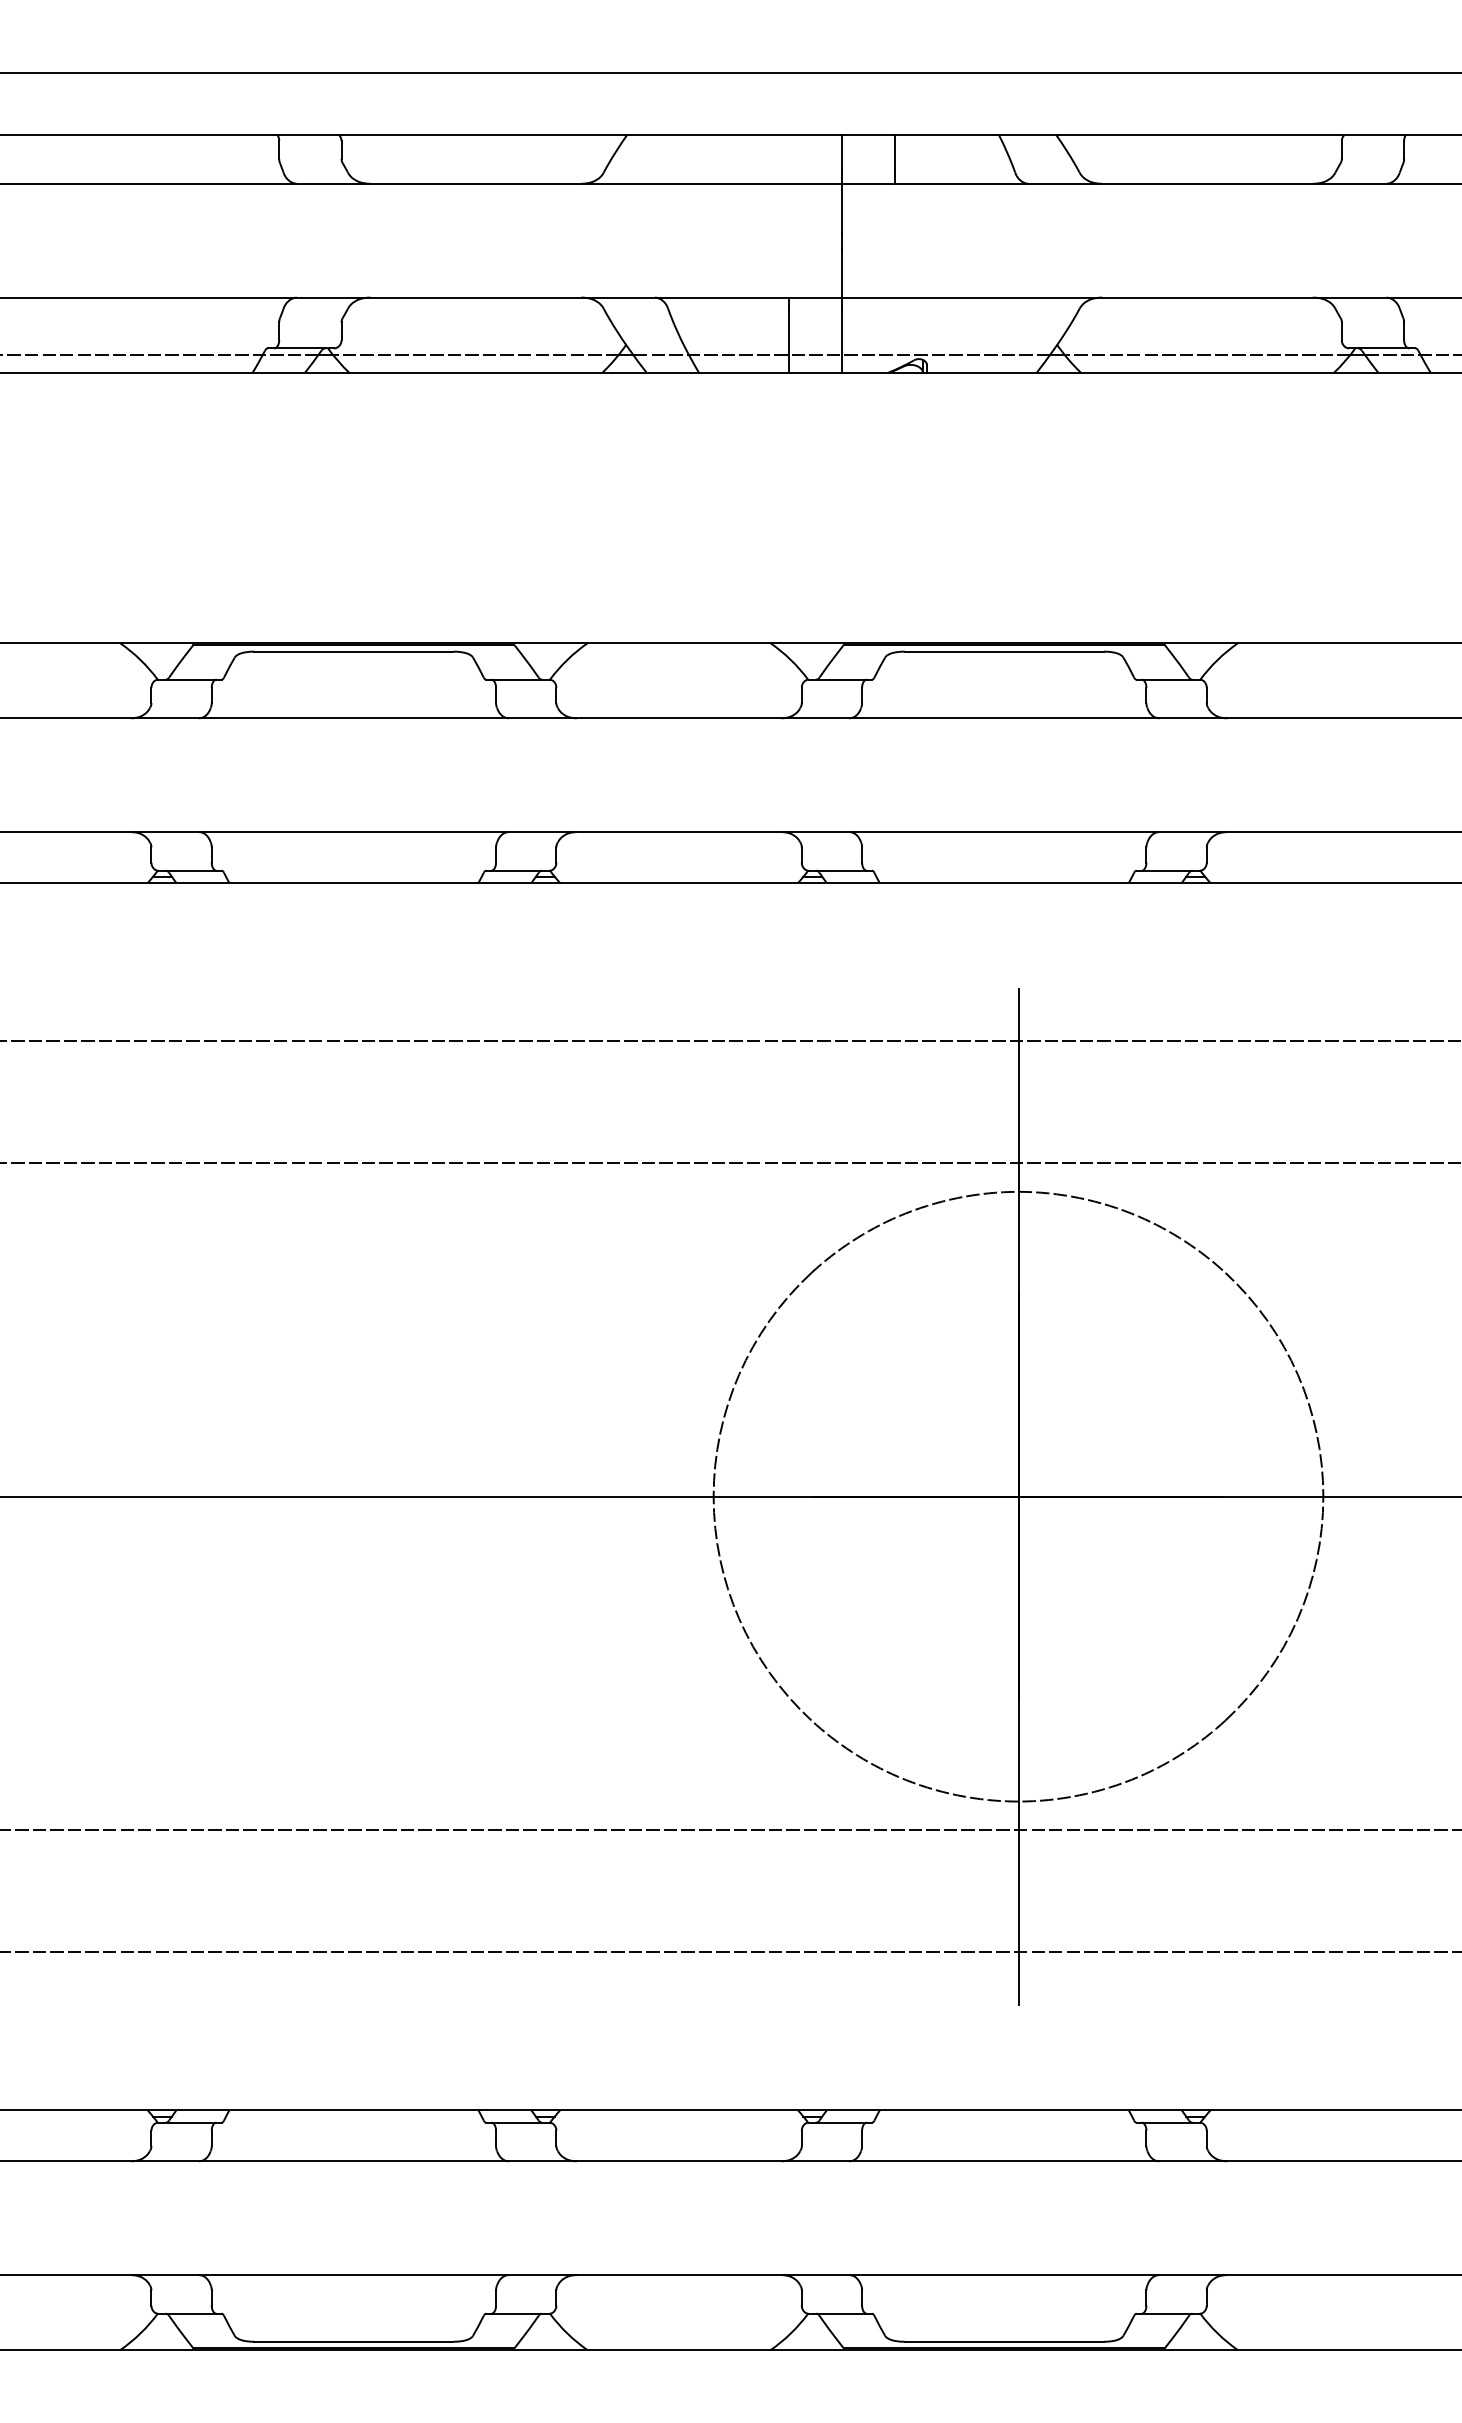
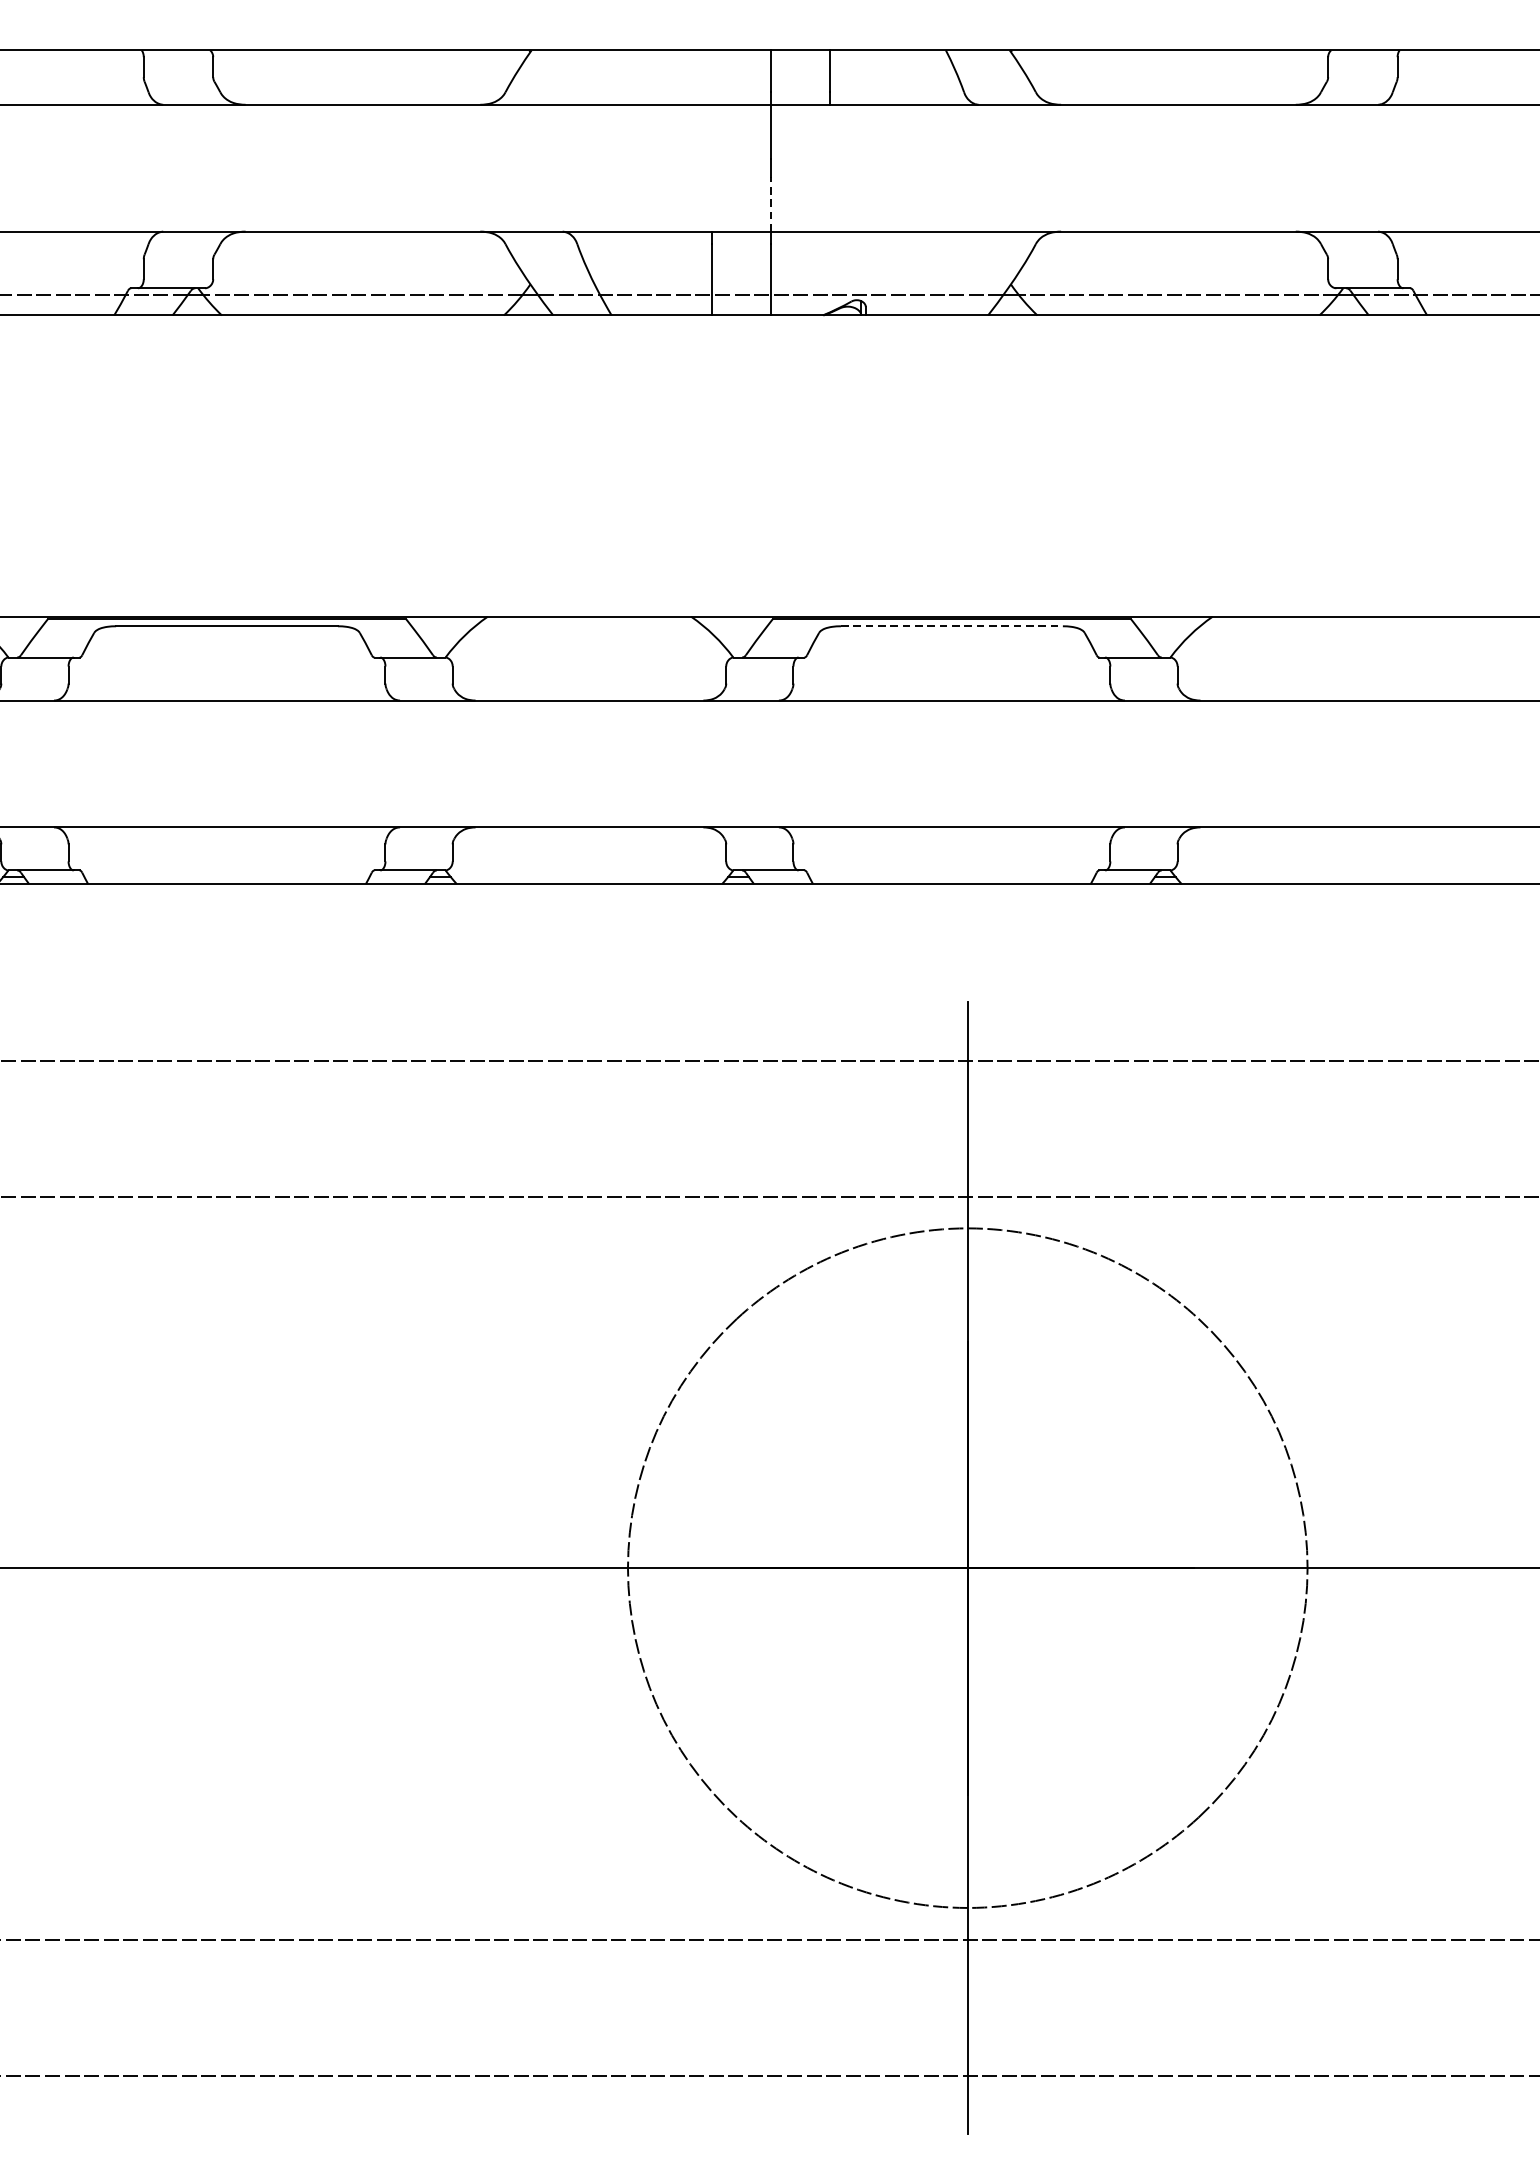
line: (841, 272) -> (770, 203), solid -> dashed
line: (1004, 651) -> (952, 626), solid -> dashed

